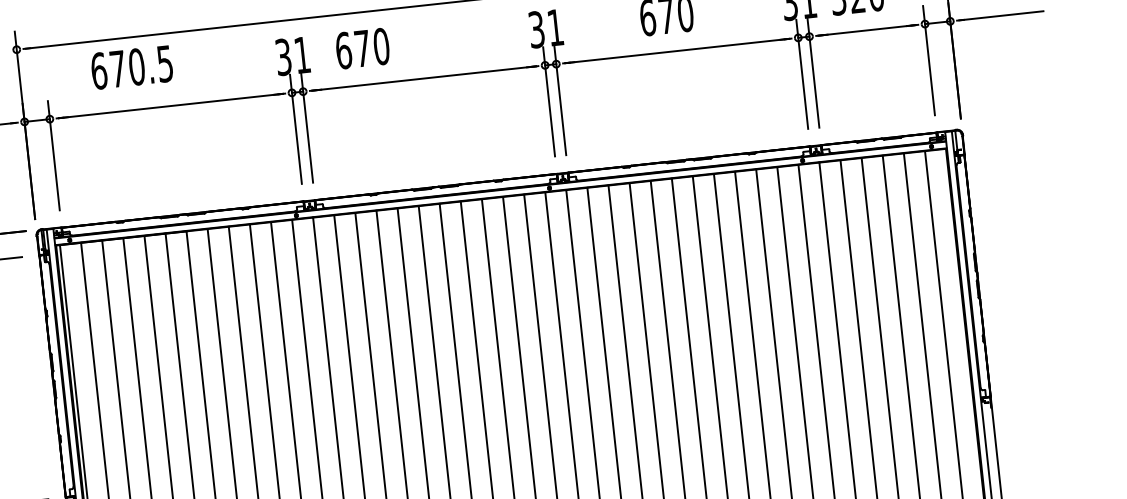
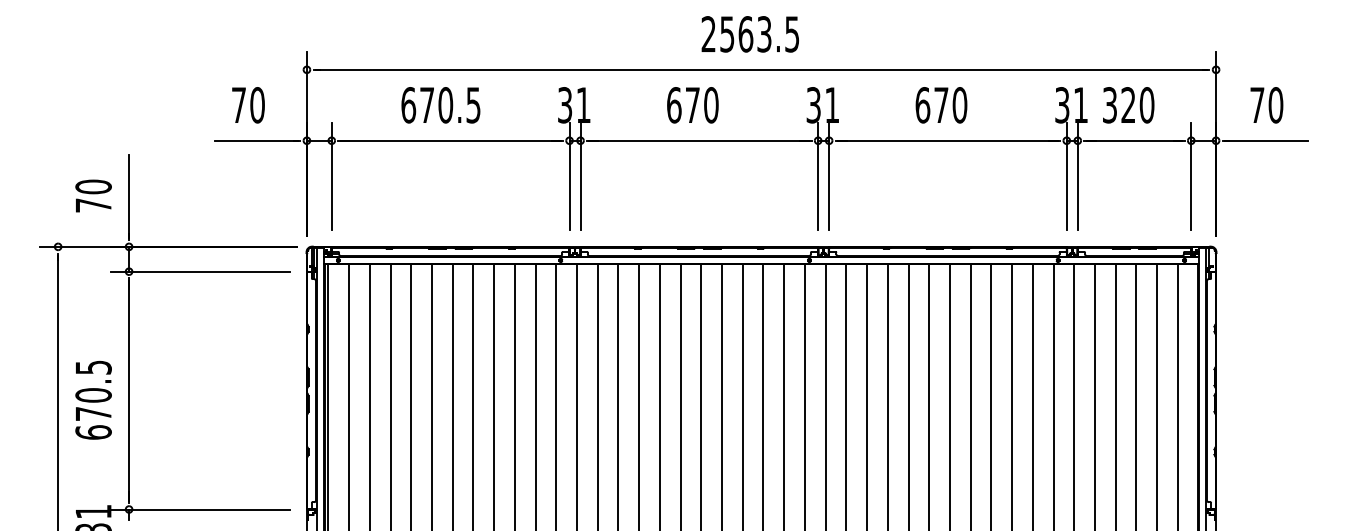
text: (362, 48) -> (692, 105), moved
text: (131, 67) -> (440, 105), moved

